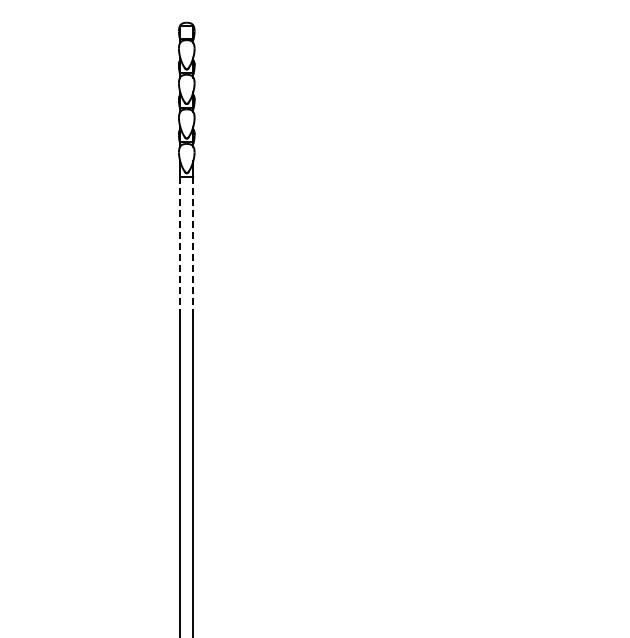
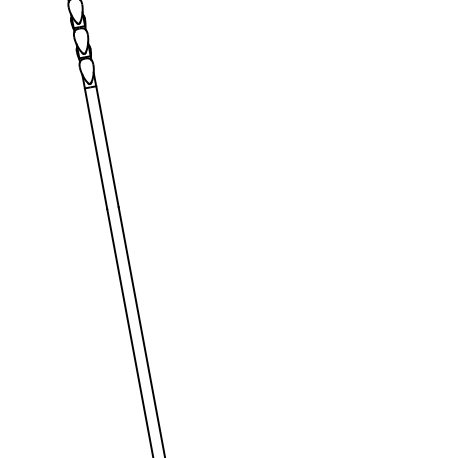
line: (180, 247) -> (96, 149), dashed -> solid
line: (193, 247) -> (107, 147), dashed -> solid

